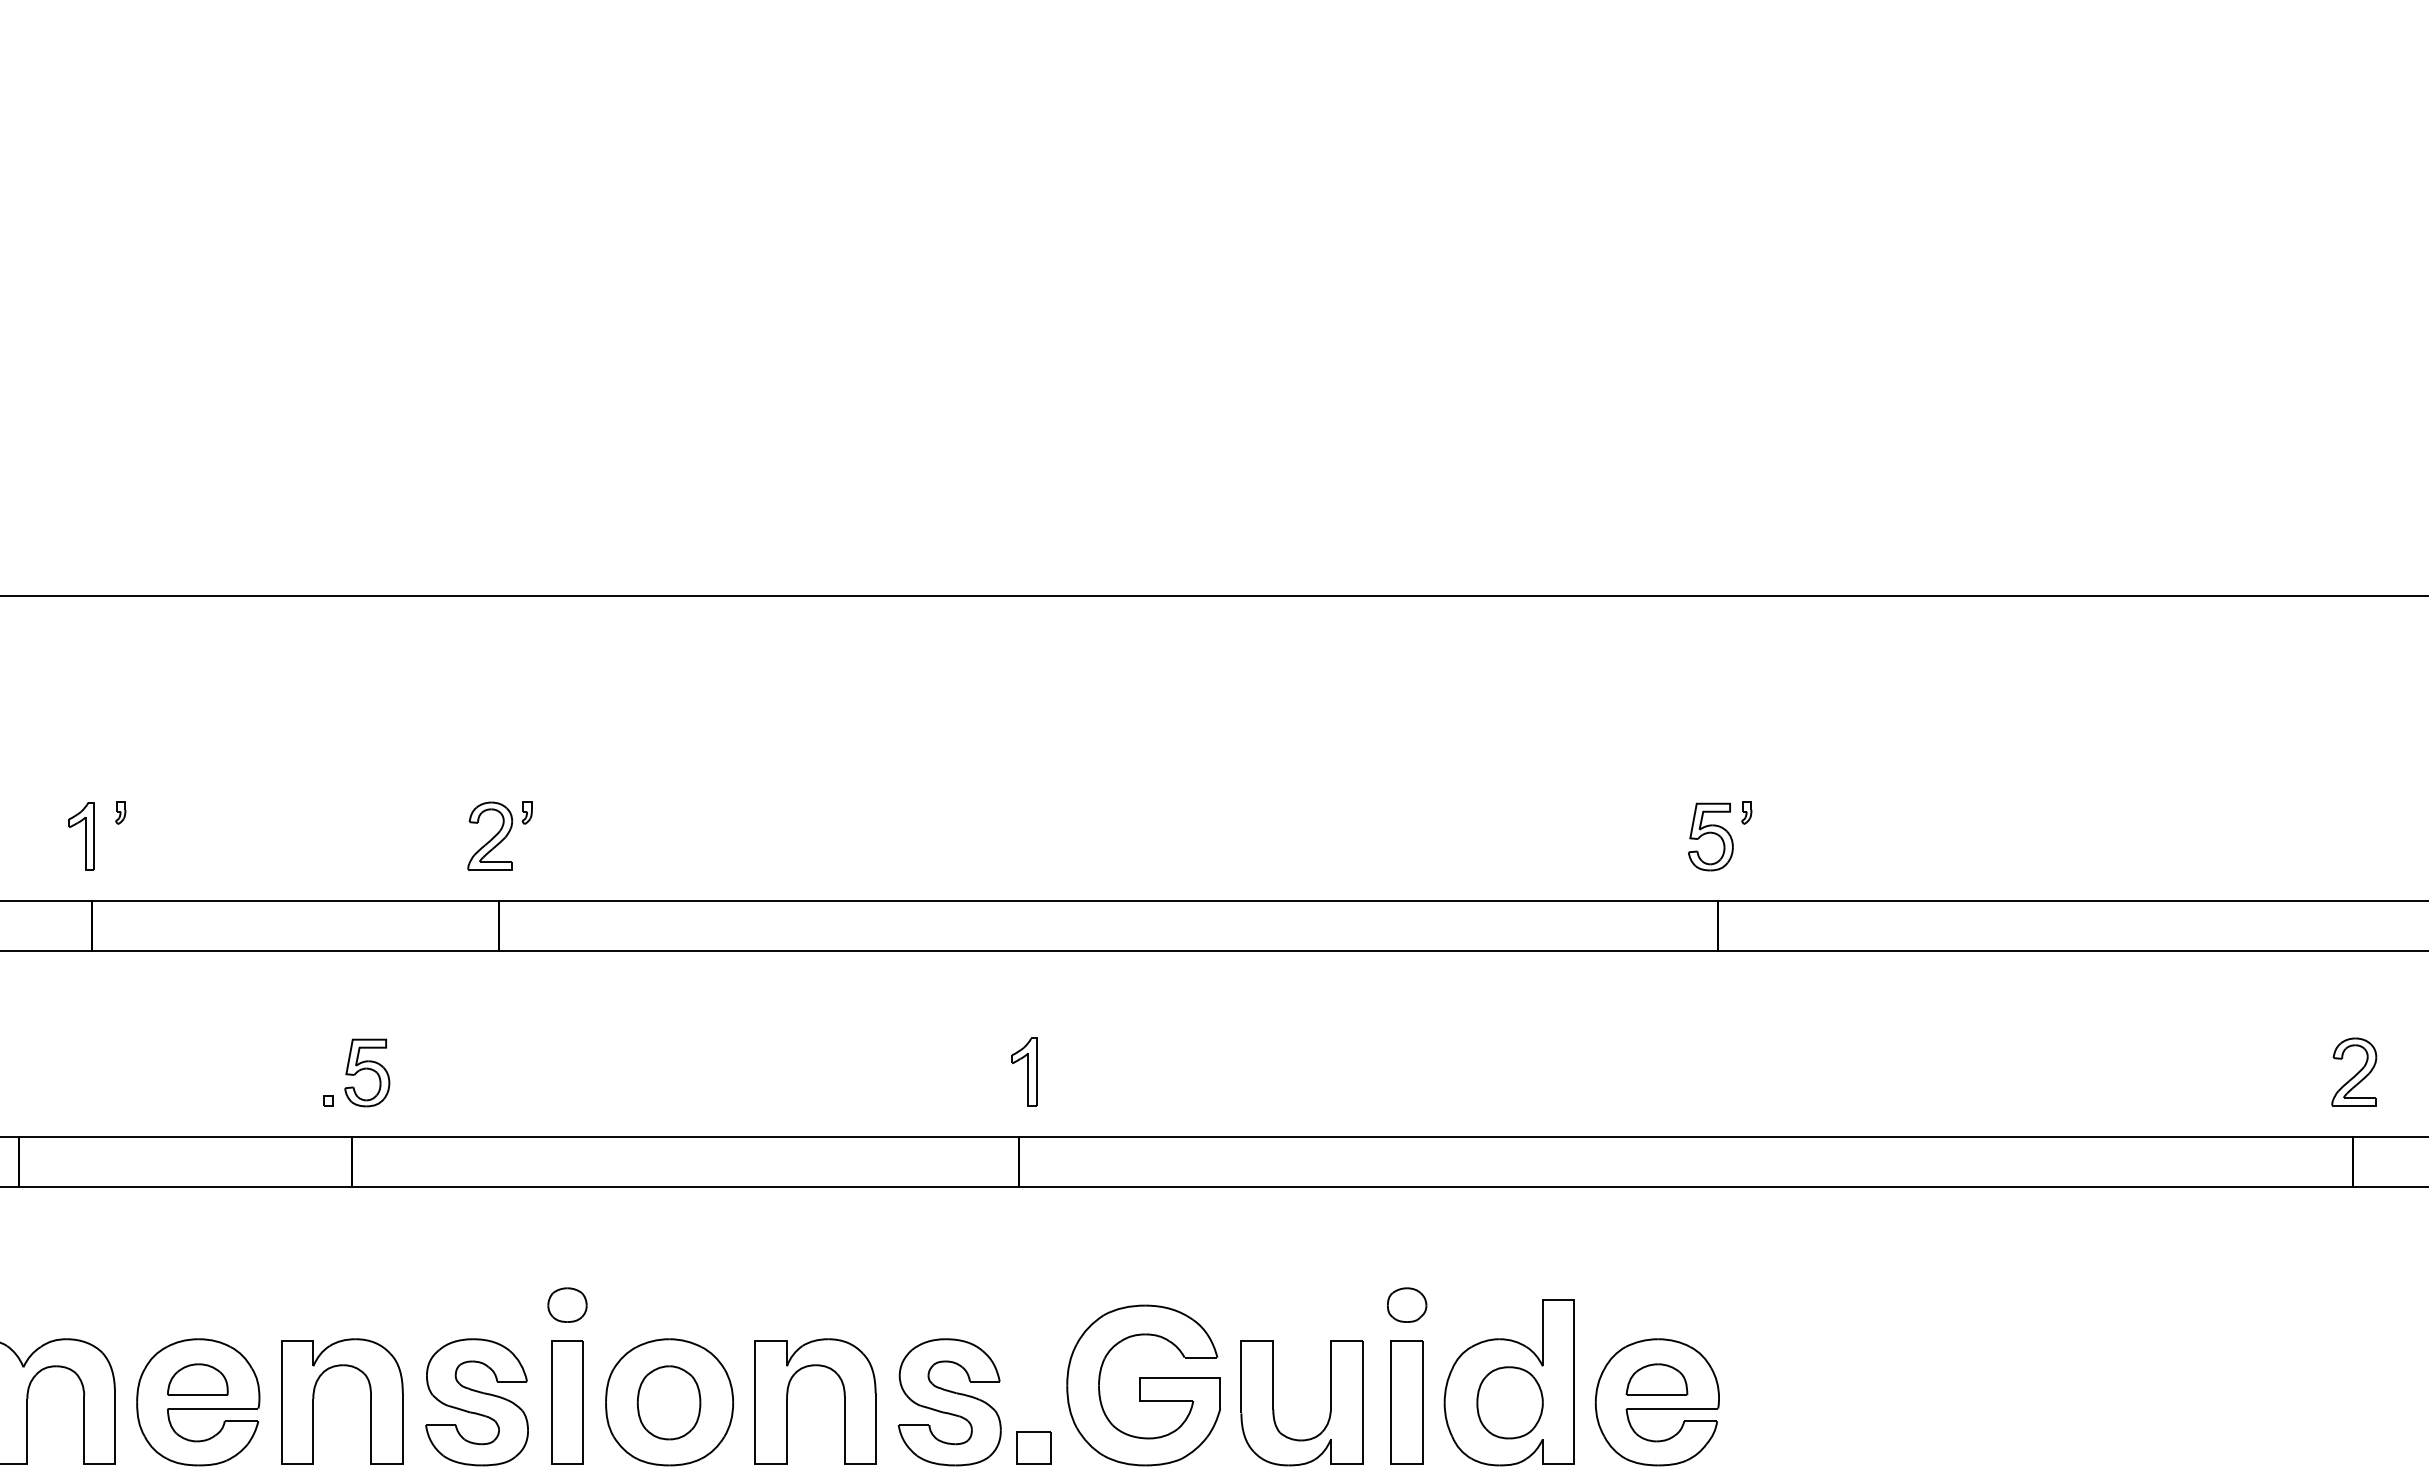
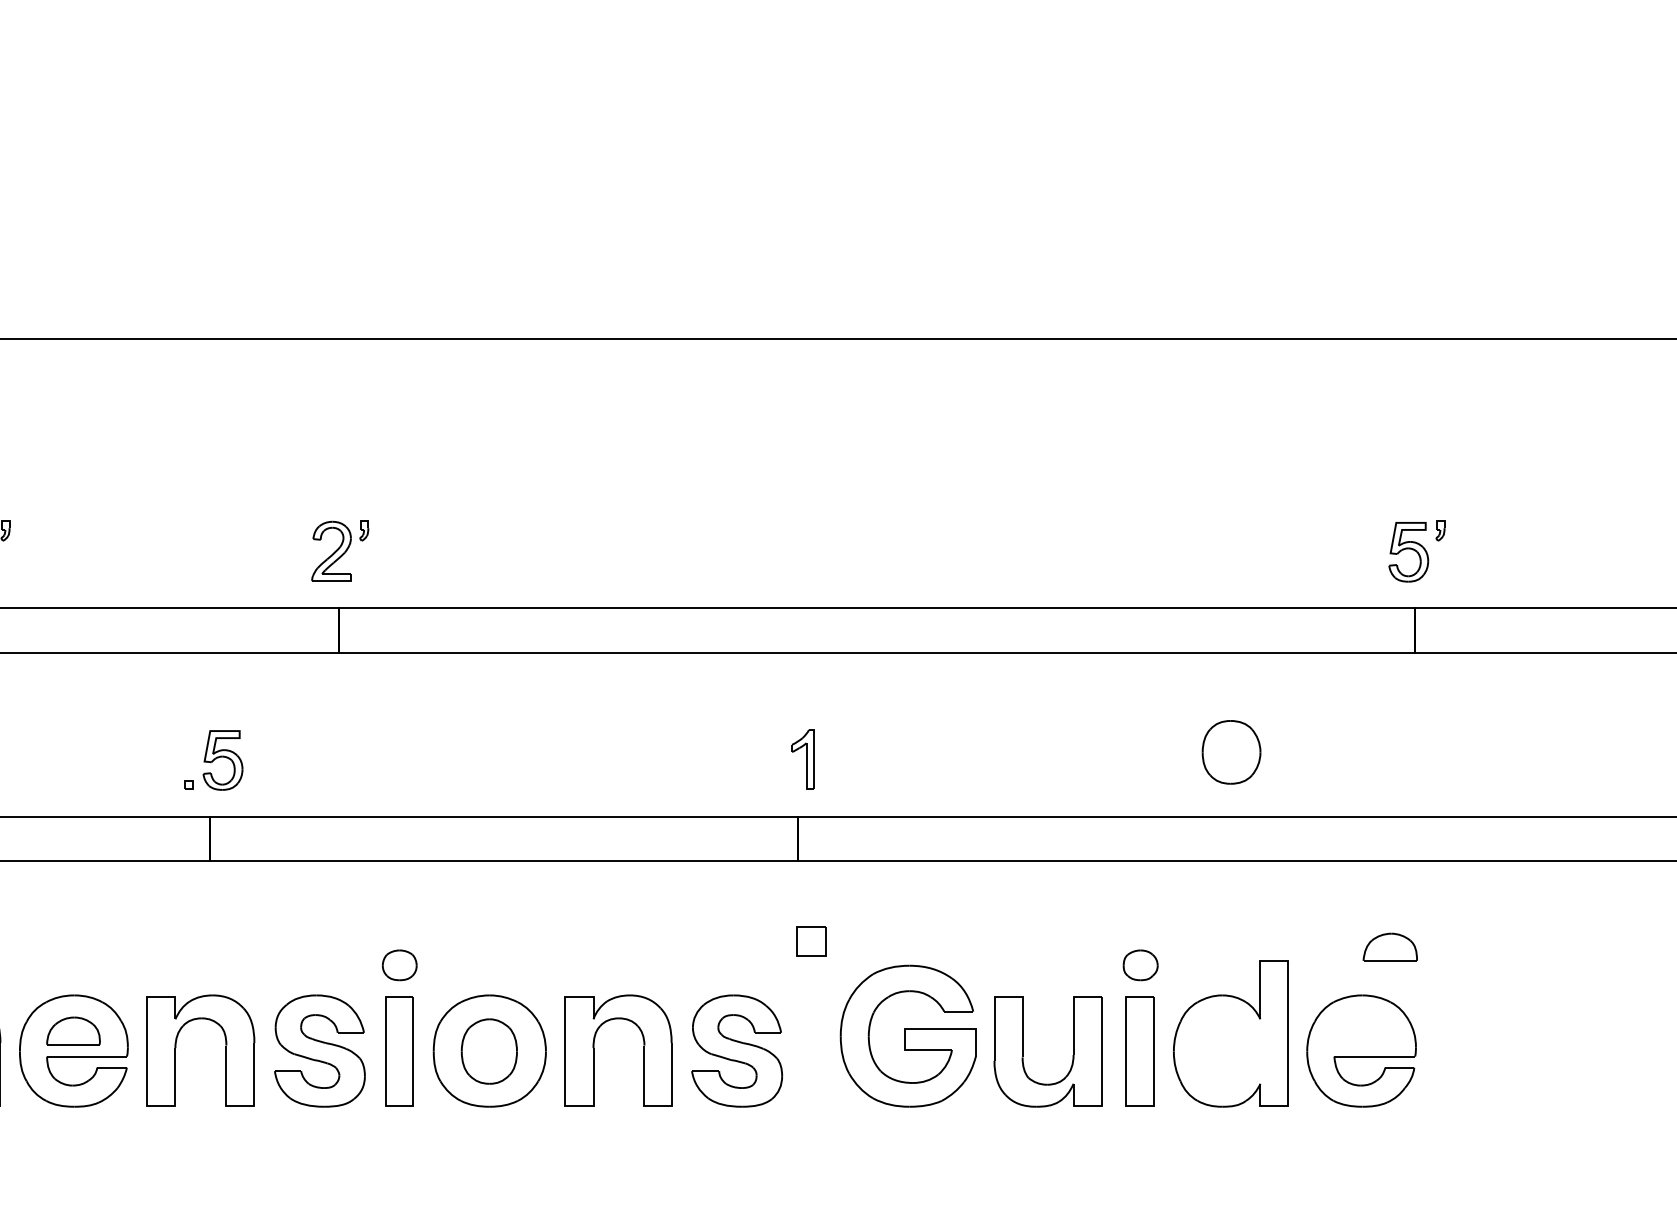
part: (1656, 1379) -> (1389, 947), moved
part: (1509, 1402) -> (1231, 752), moved
part: (1033, 1447) -> (810, 940), moved

